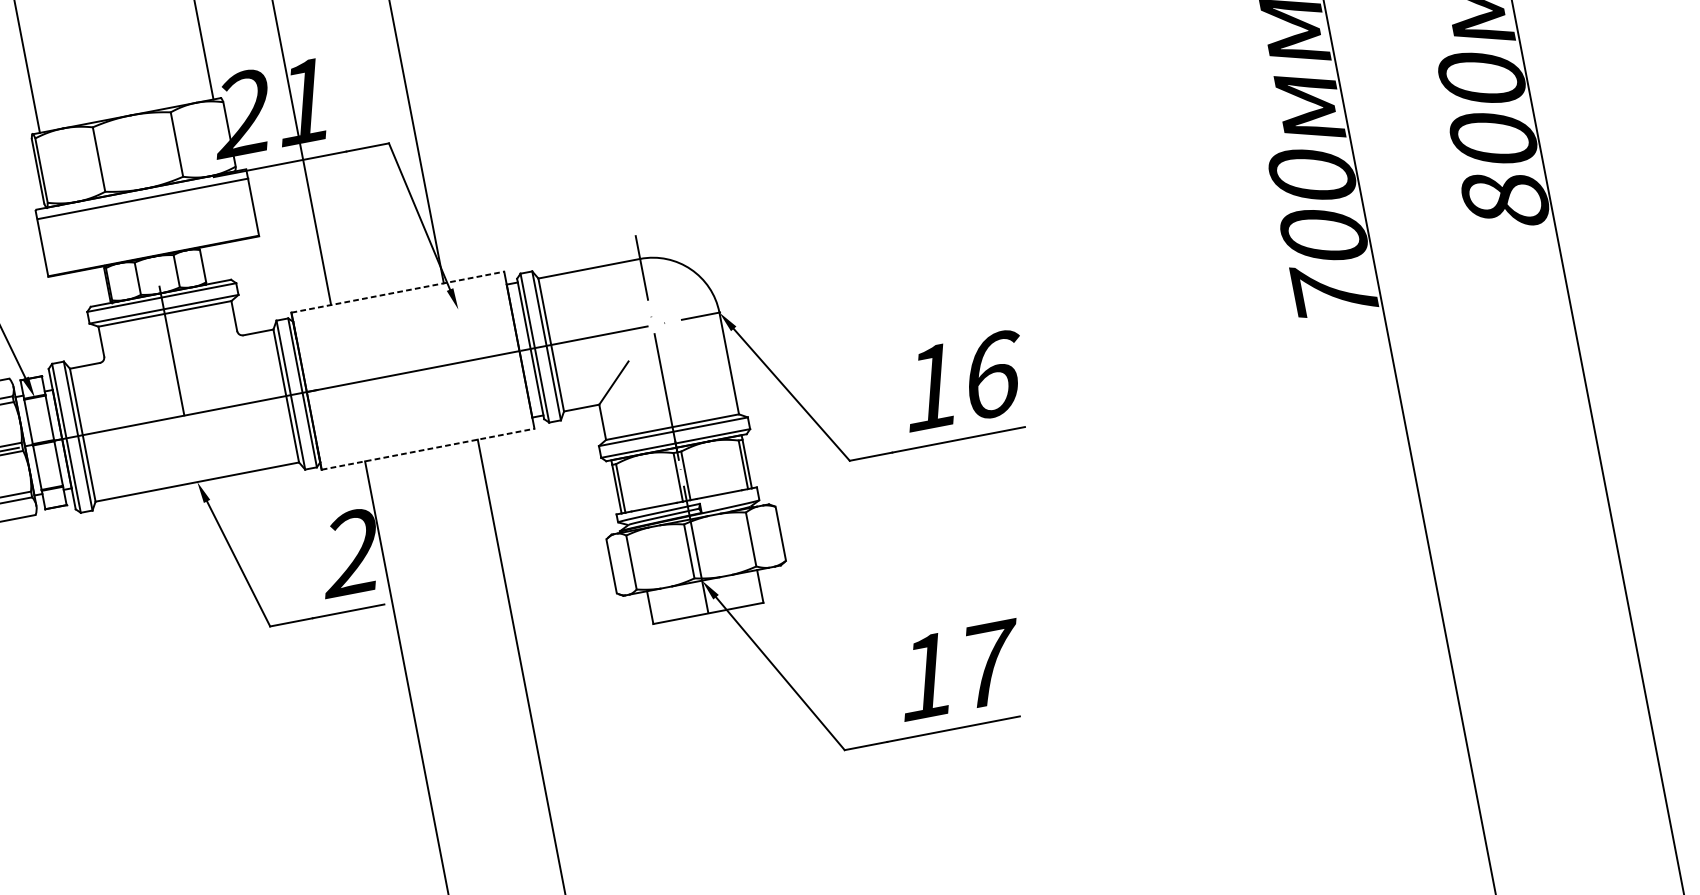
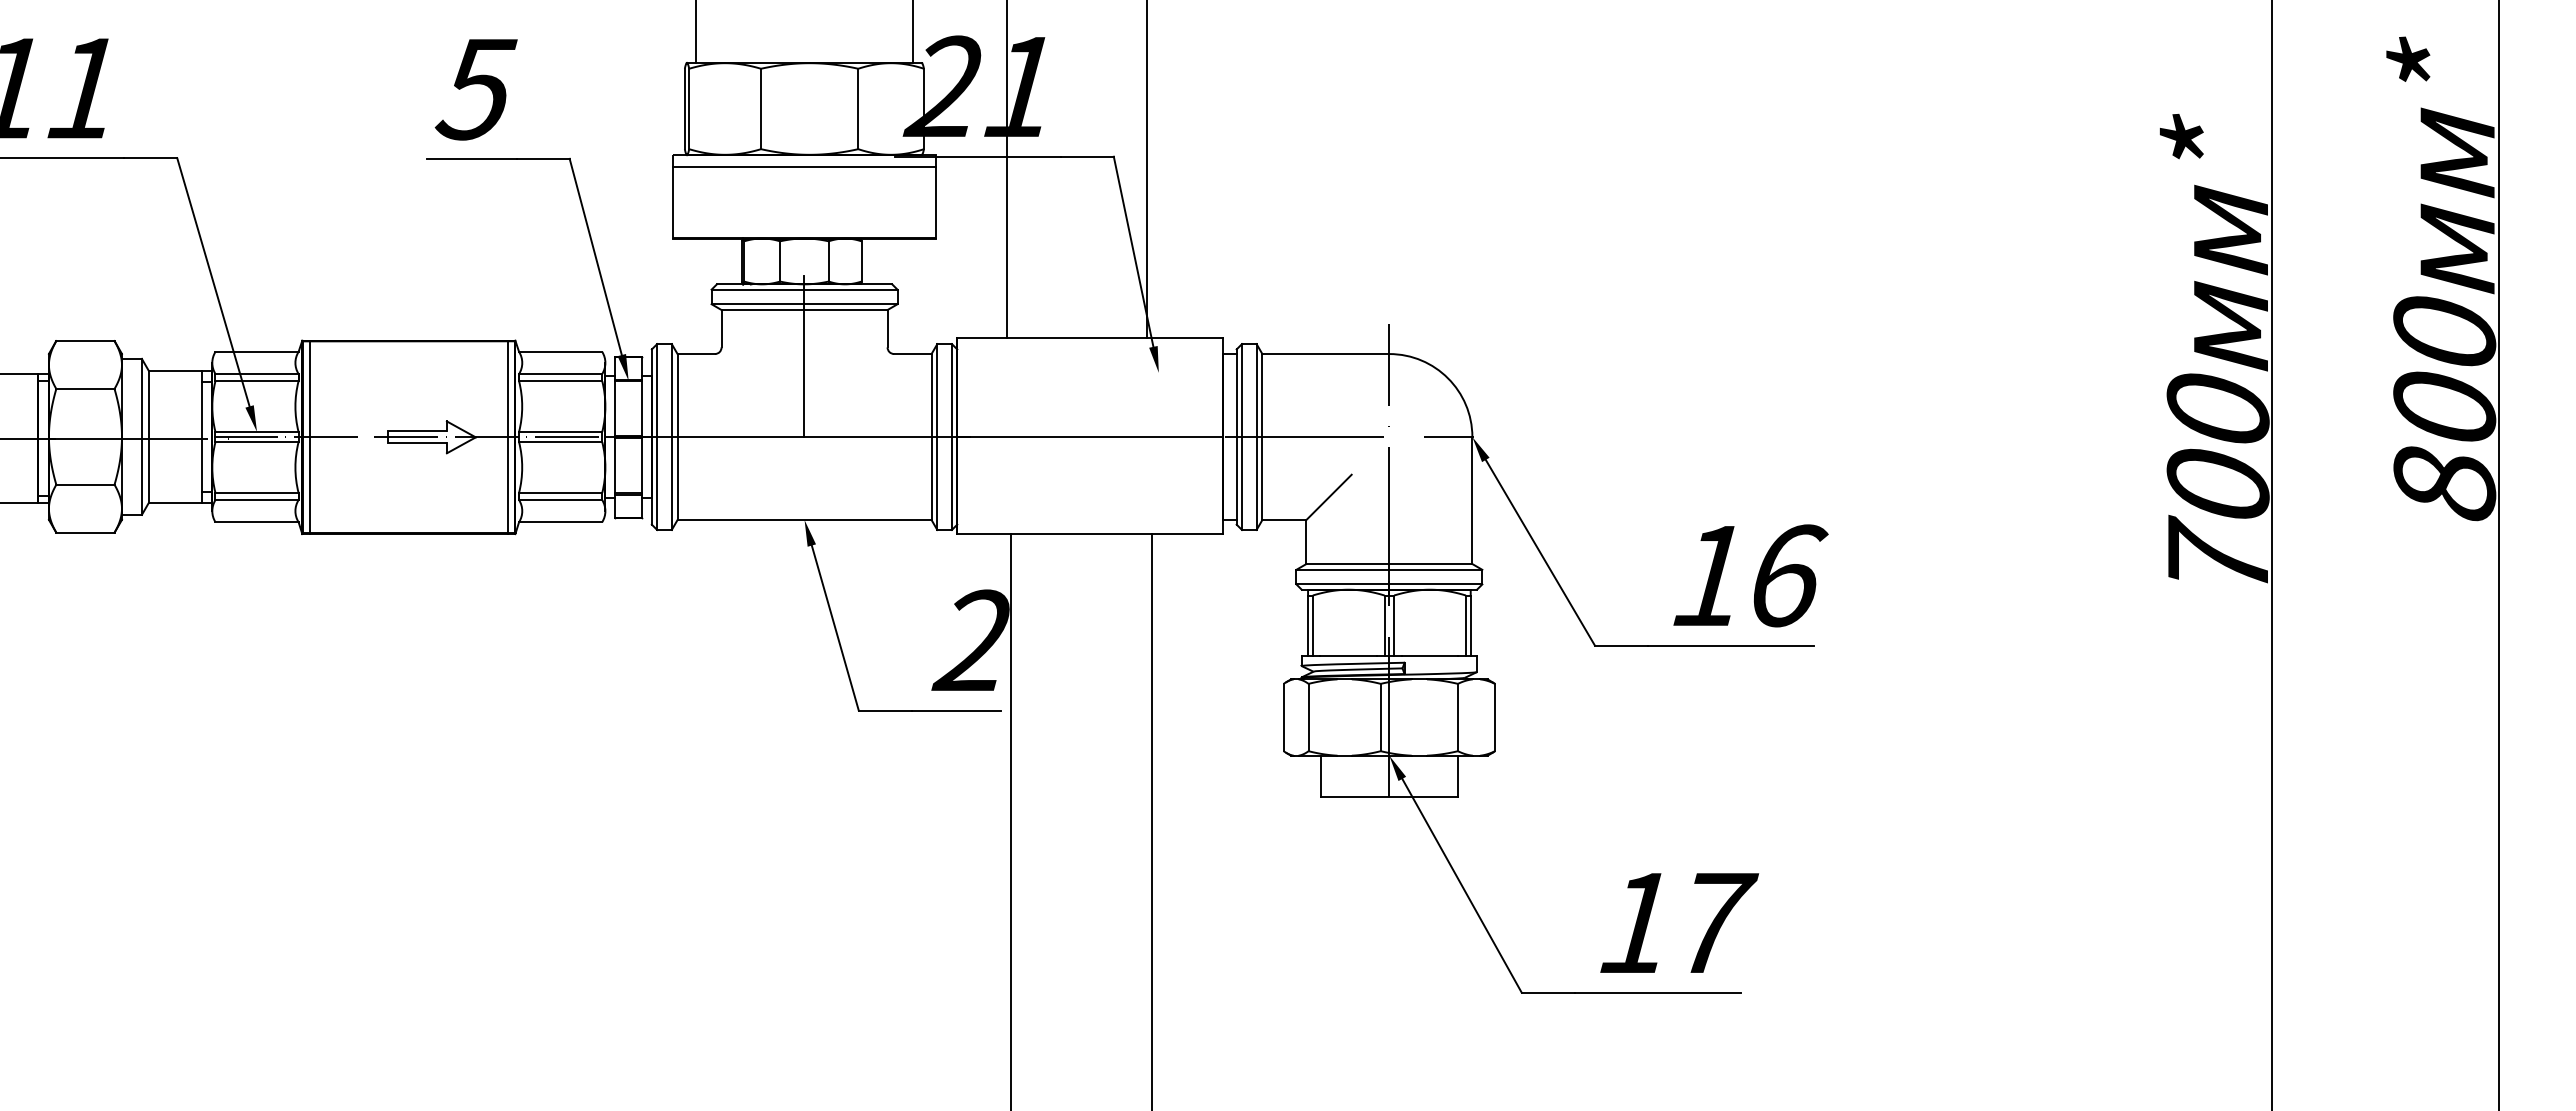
line: (398, 291) -> (1090, 337), dashed -> solid
line: (428, 448) -> (1090, 533), dashed -> solid

